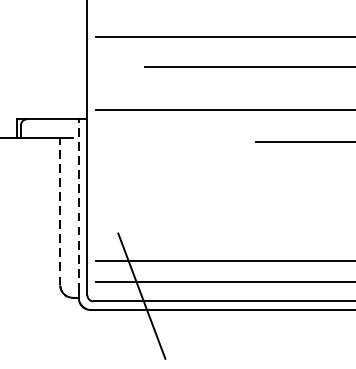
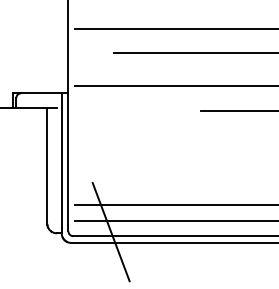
line: (78, 204) -> (61, 160), dashed -> solid
line: (60, 211) -> (47, 165), dashed -> solid

